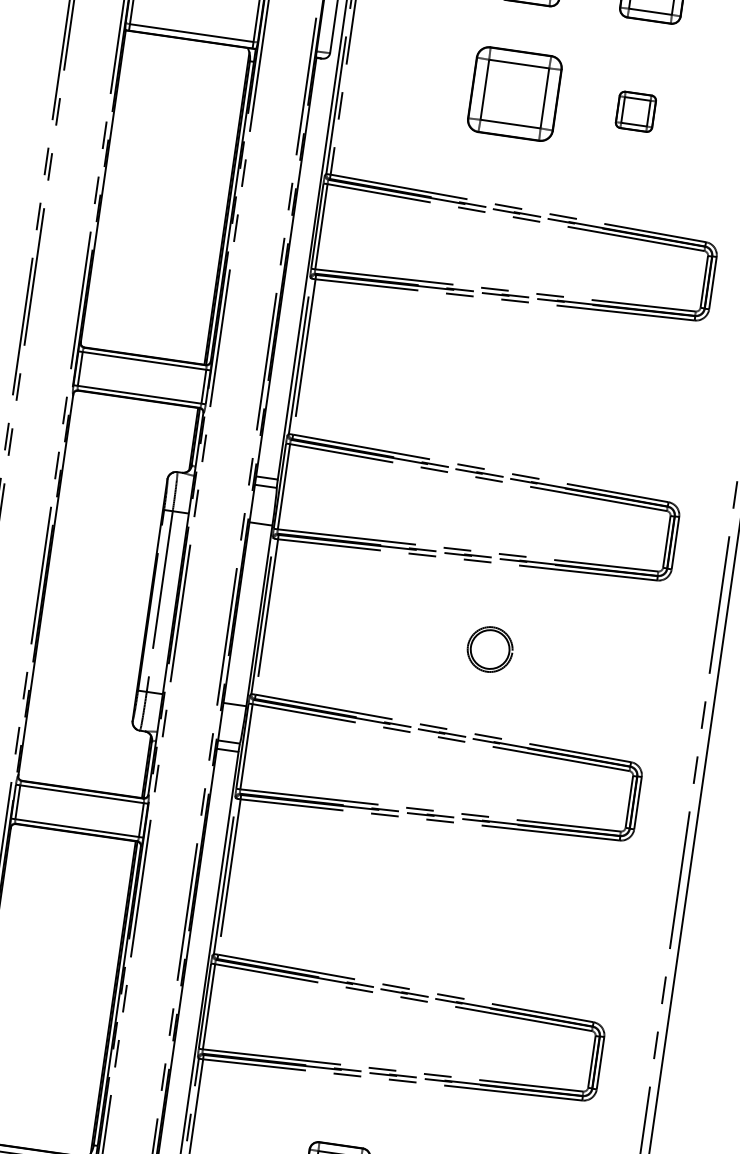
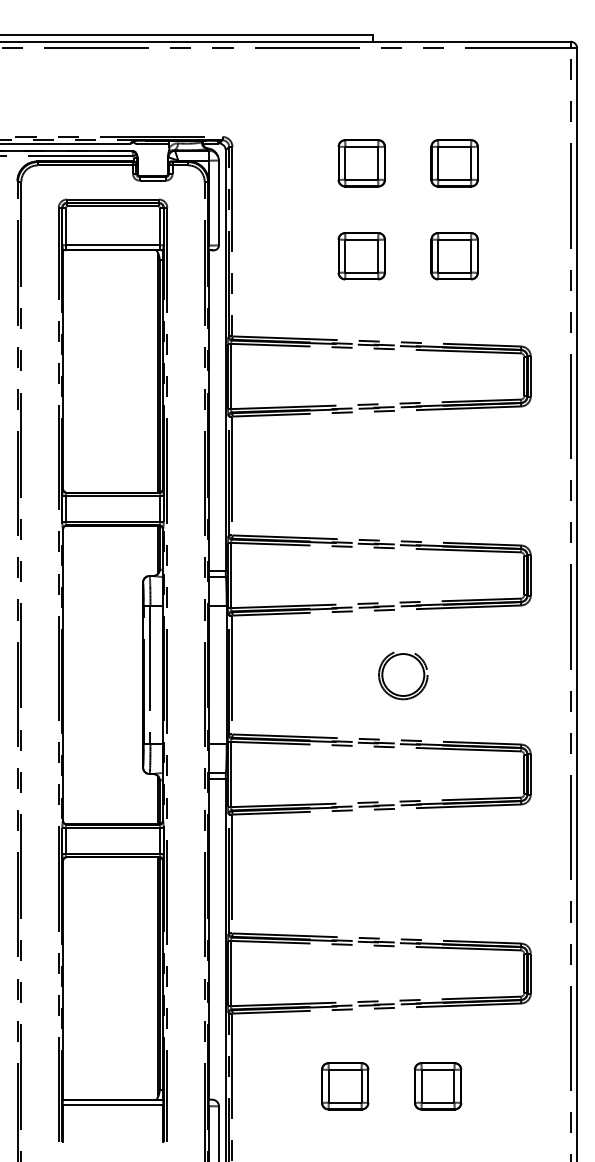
part: (514, 94) -> (361, 256), size x0.71
part: (635, 112) -> (454, 256), size x1.67
part: (490, 649) -> (403, 675), size x1.43

